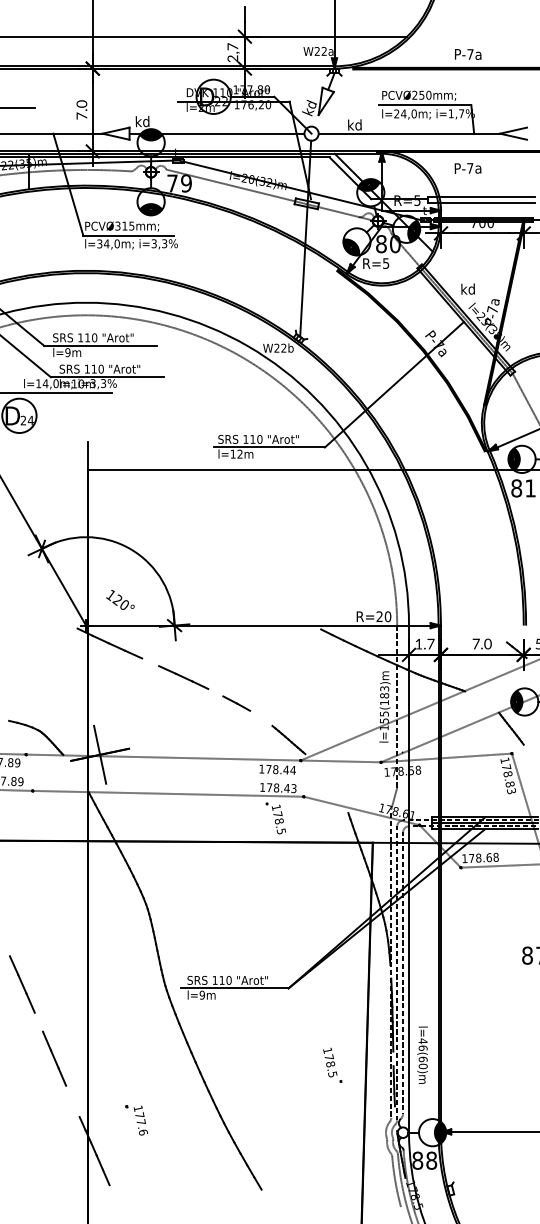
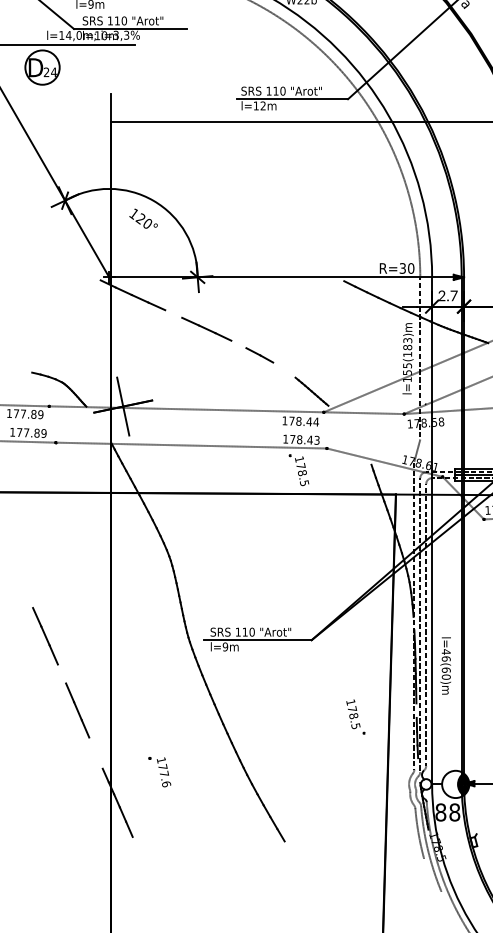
text: (120, 599) -> (143, 218), moved
text: (379, 617) -> (402, 269), R=20 -> R=30
text: (418, 643) -> (441, 295), 1.7 -> 2.7
text: (422, 1054) -> (445, 665), moved

